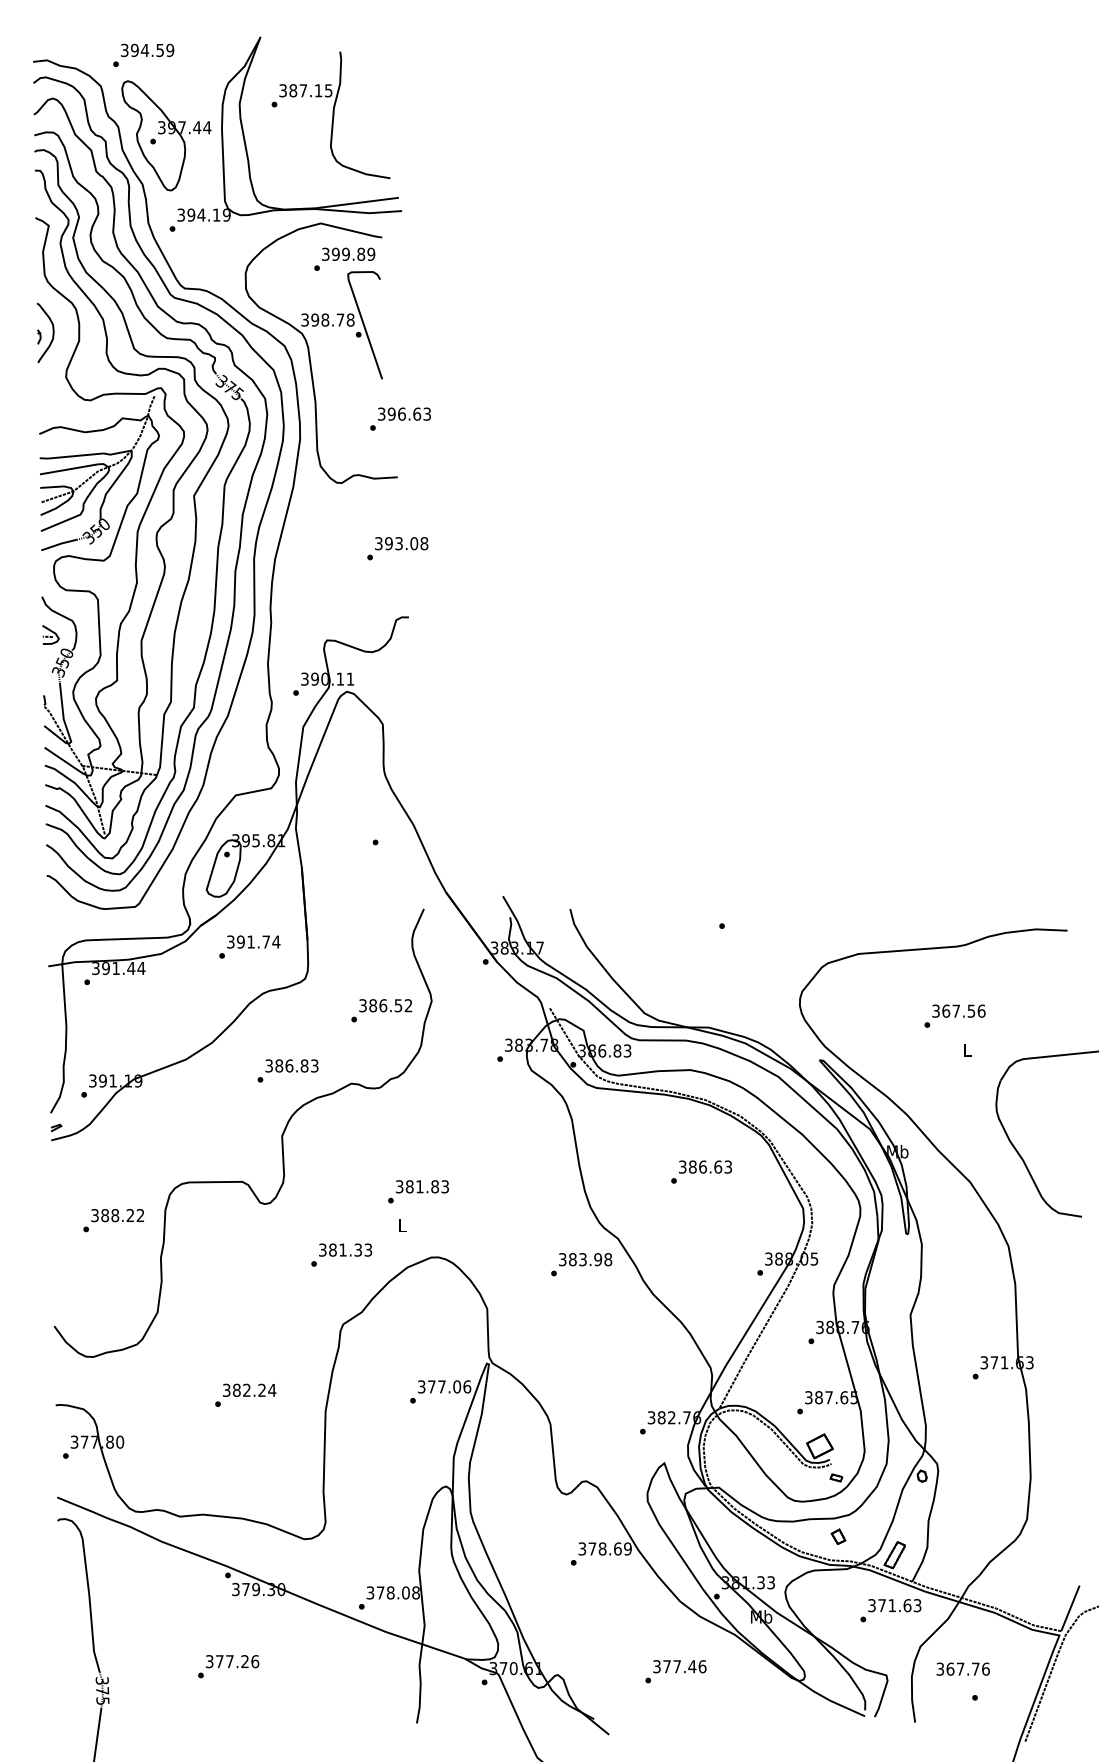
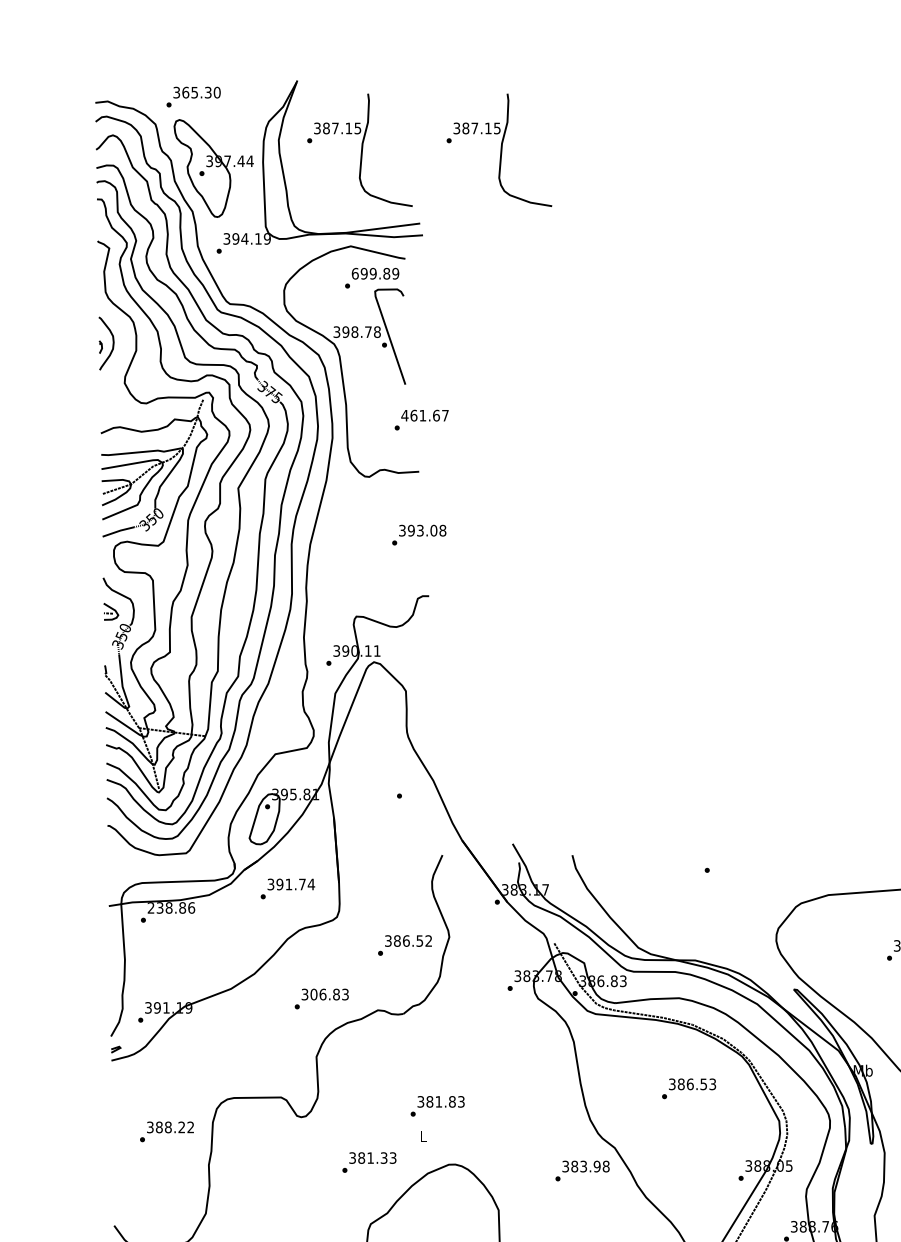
text: (152, 50) -> (201, 92), 394.59 -> 365.30
part: (487, 115) -> (498, 150), added
text: (325, 253) -> (355, 273), 399.89 -> 699.89
text: (403, 413) -> (424, 415), 396.63 -> 461.67
text: (118, 968) -> (171, 907), 391.44 -> 238.86
text: (279, 1065) -> (314, 994), 386.83 -> 306.83
text: (718, 1166) -> (704, 1083), 386.63 -> 386.53

